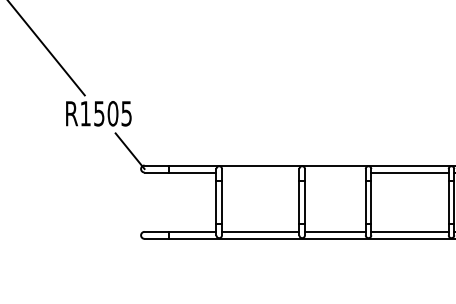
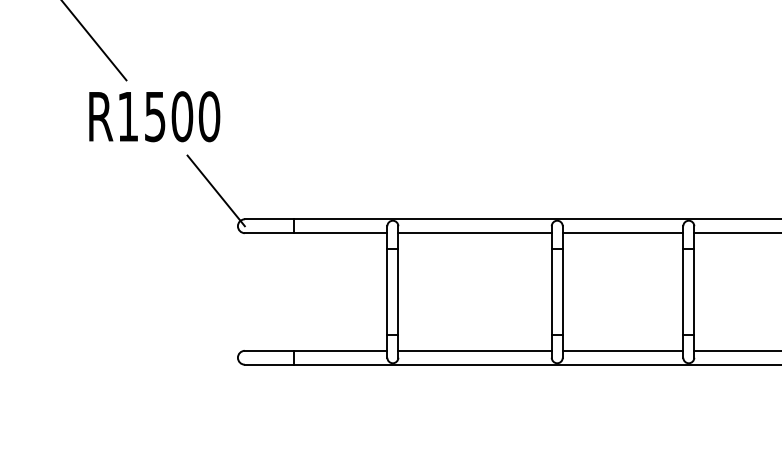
text: (126, 113) -> (209, 116), R1505 -> R1500
line: (260, 172) -> (474, 233), added
line: (334, 172) -> (621, 233), added

